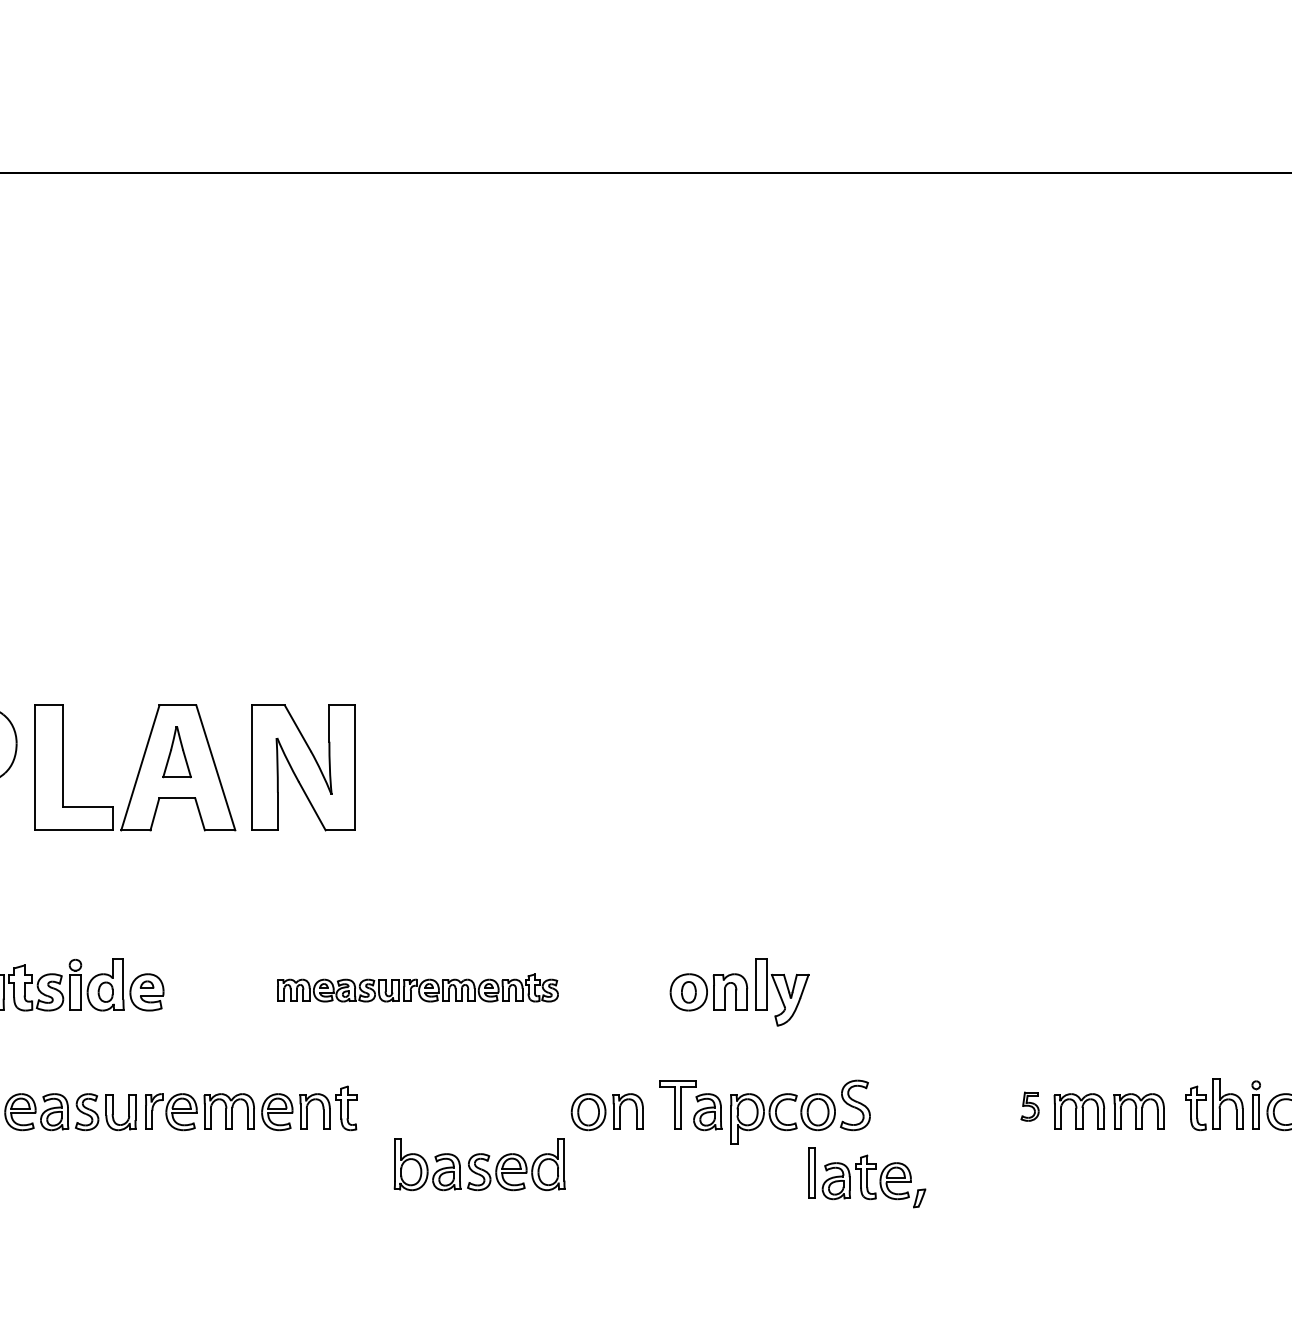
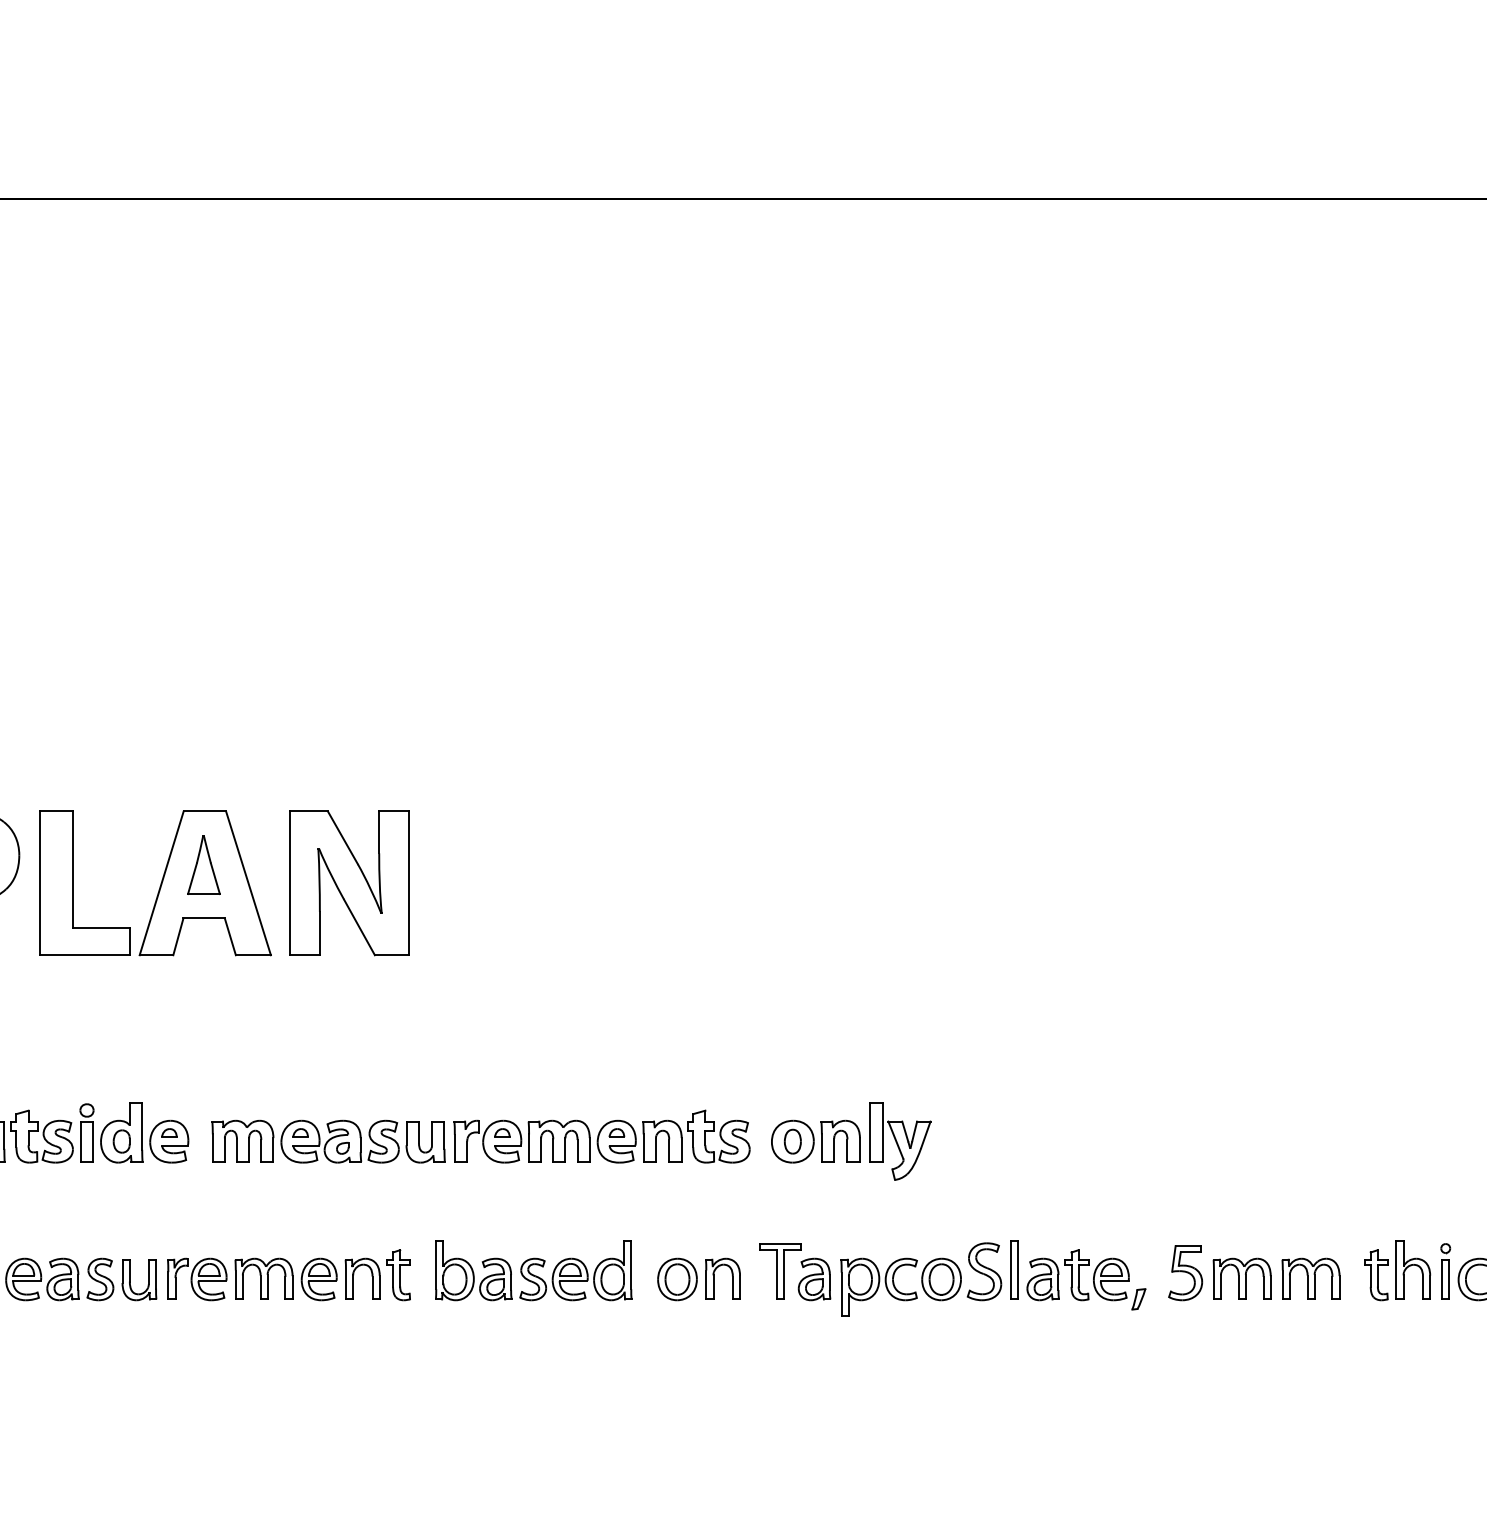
part: (417, 987) -> (480, 1136), size x1.67
part: (1029, 1106) -> (1184, 1273), size x1.67
part: (479, 1164) -> (533, 1270), moved
part: (867, 1177) -> (1078, 1275), moved

